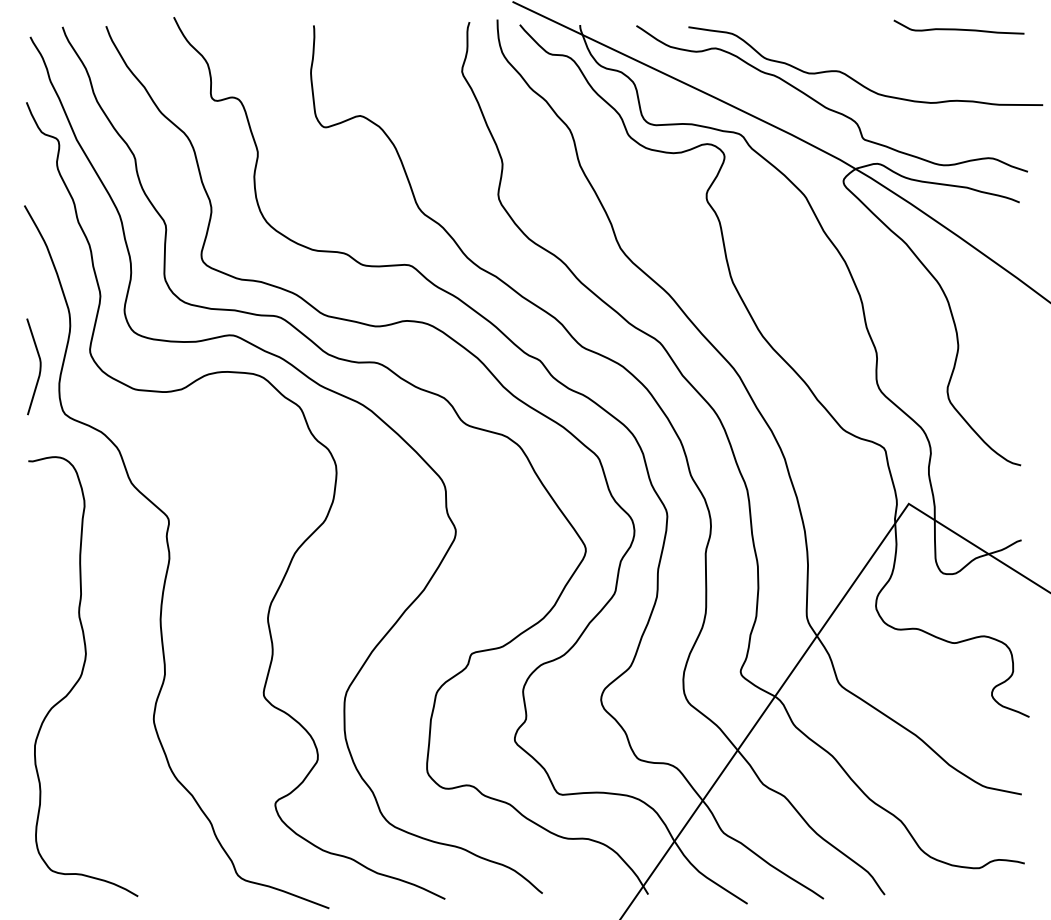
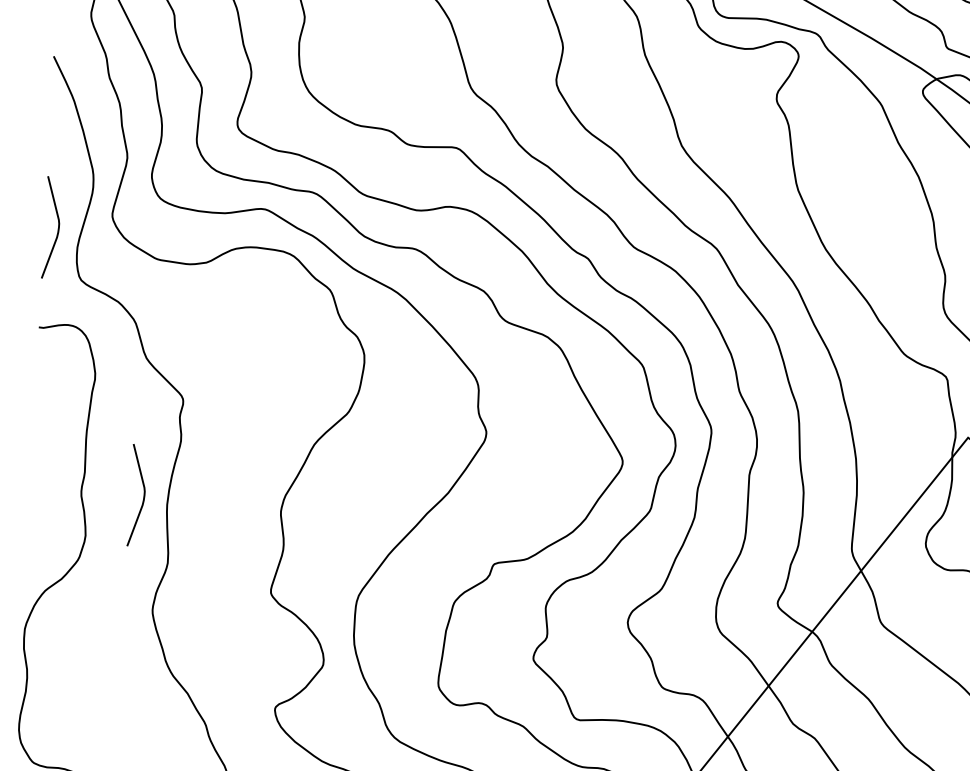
curve: (137, 612) -> (143, 495), added

